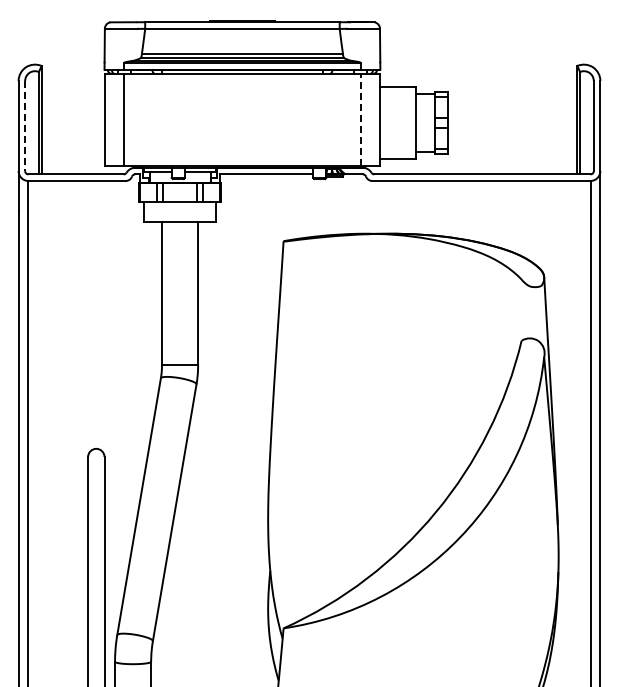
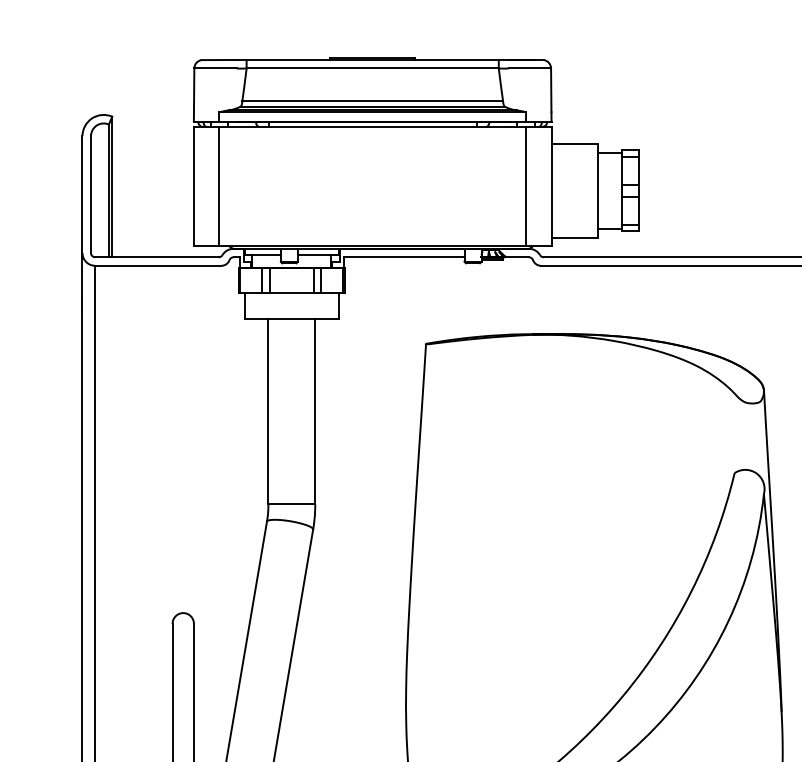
line: (360, 119) -> (525, 186), dashed -> solid
line: (25, 126) -> (91, 195), dashed -> solid

